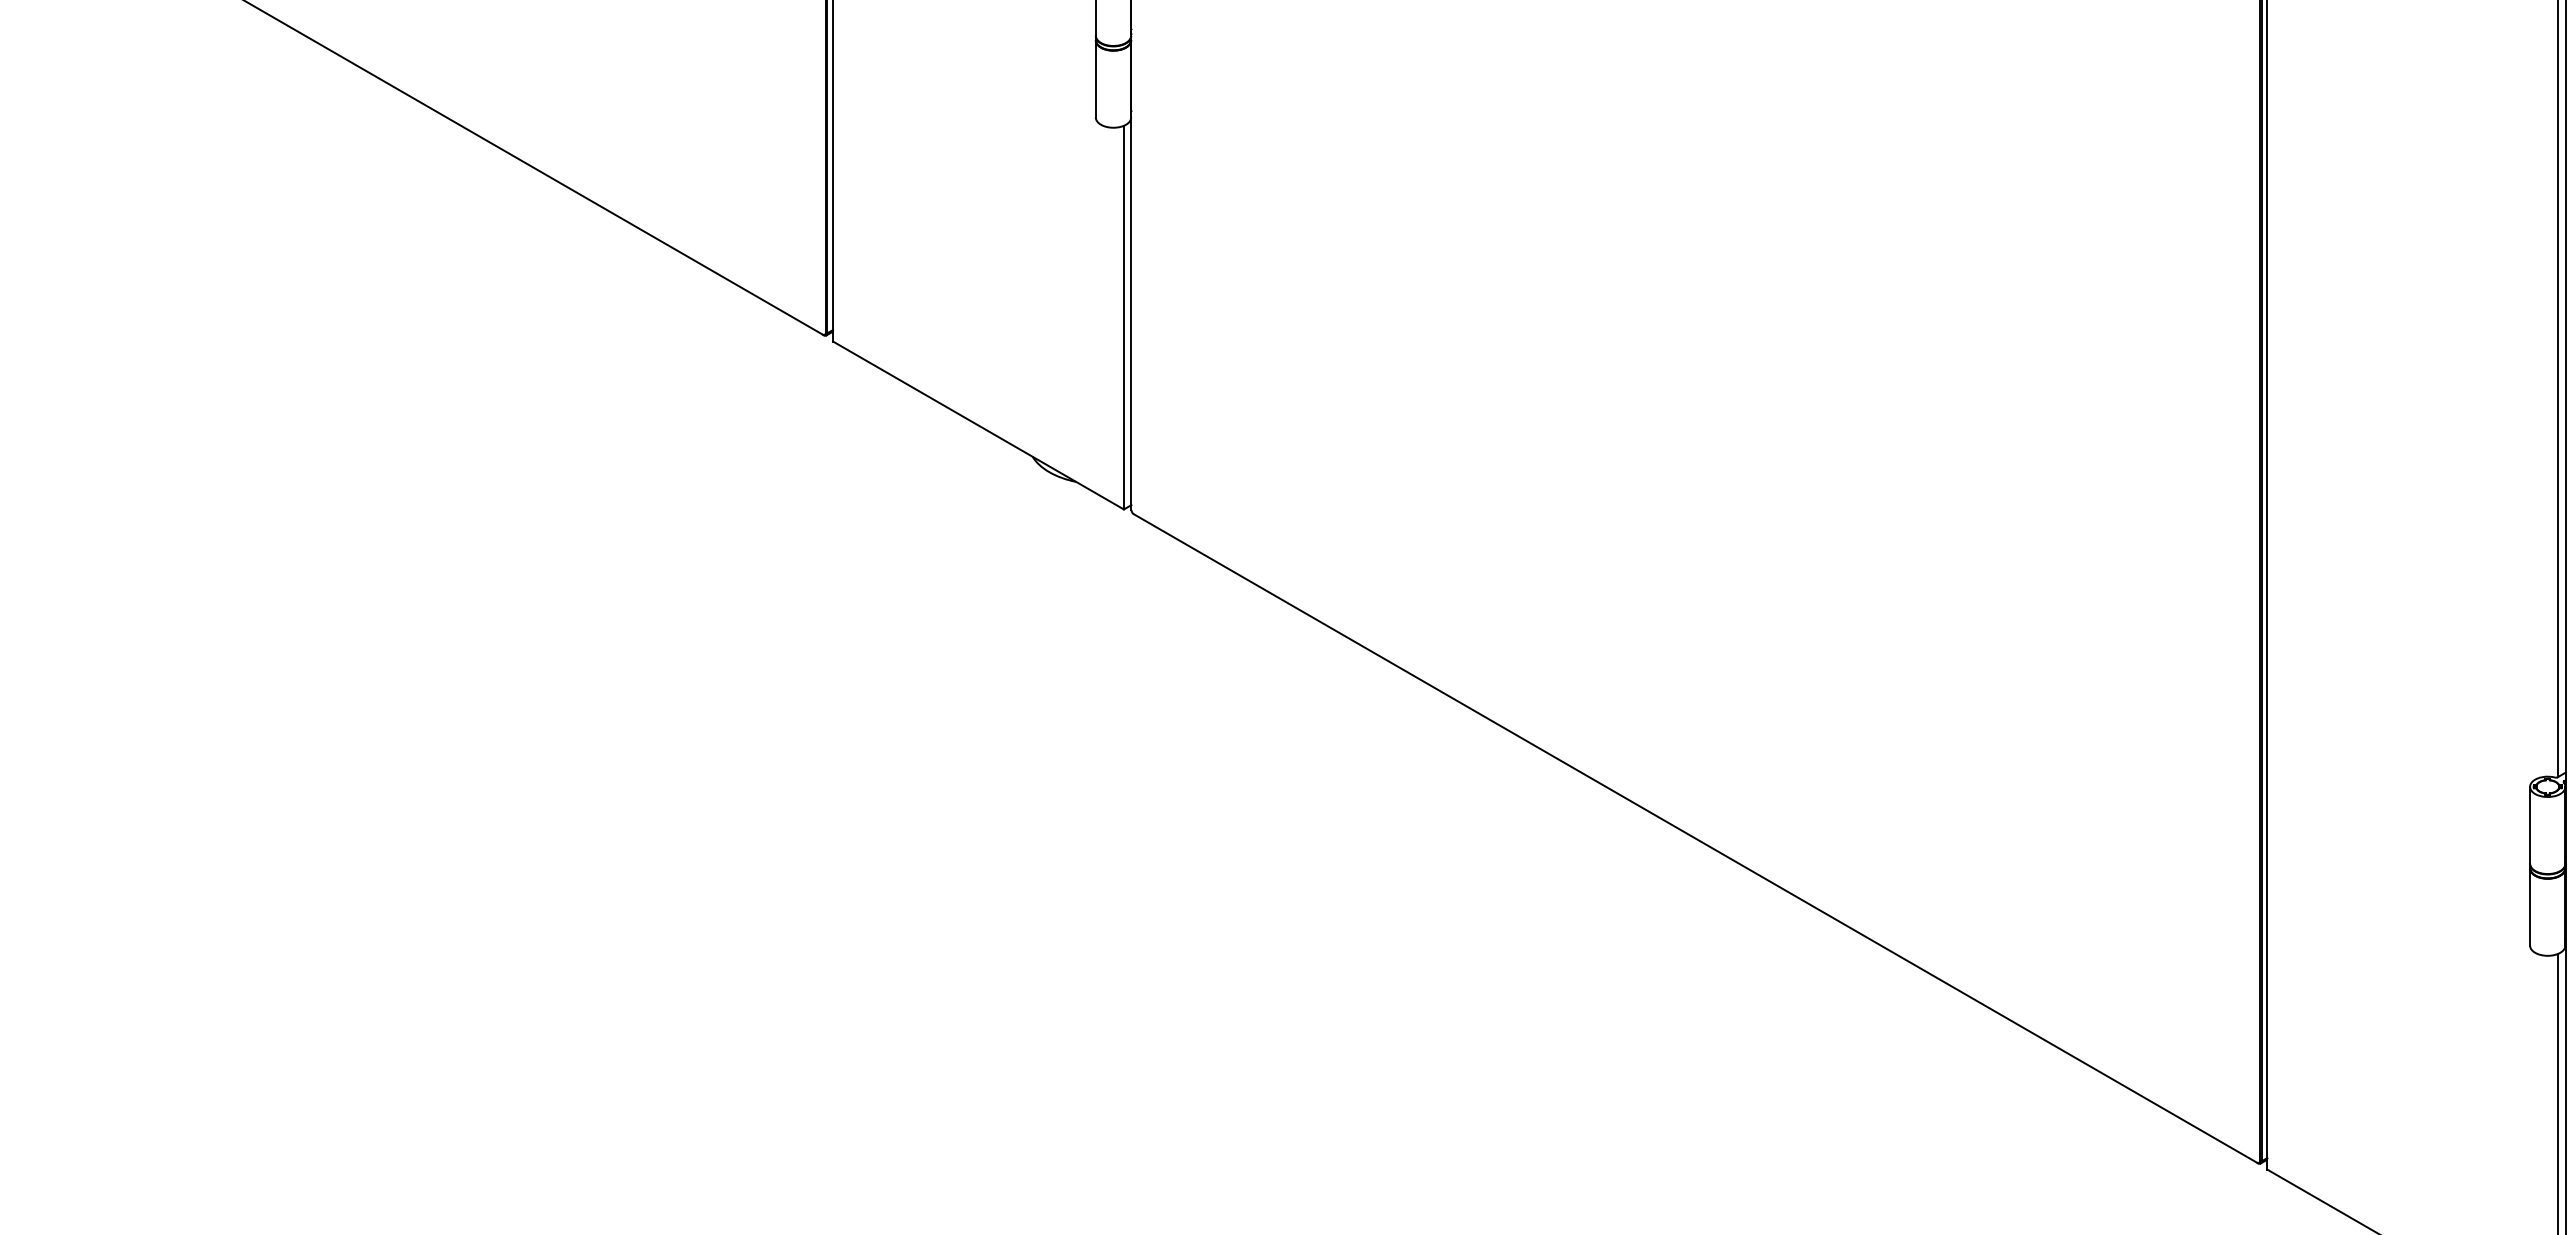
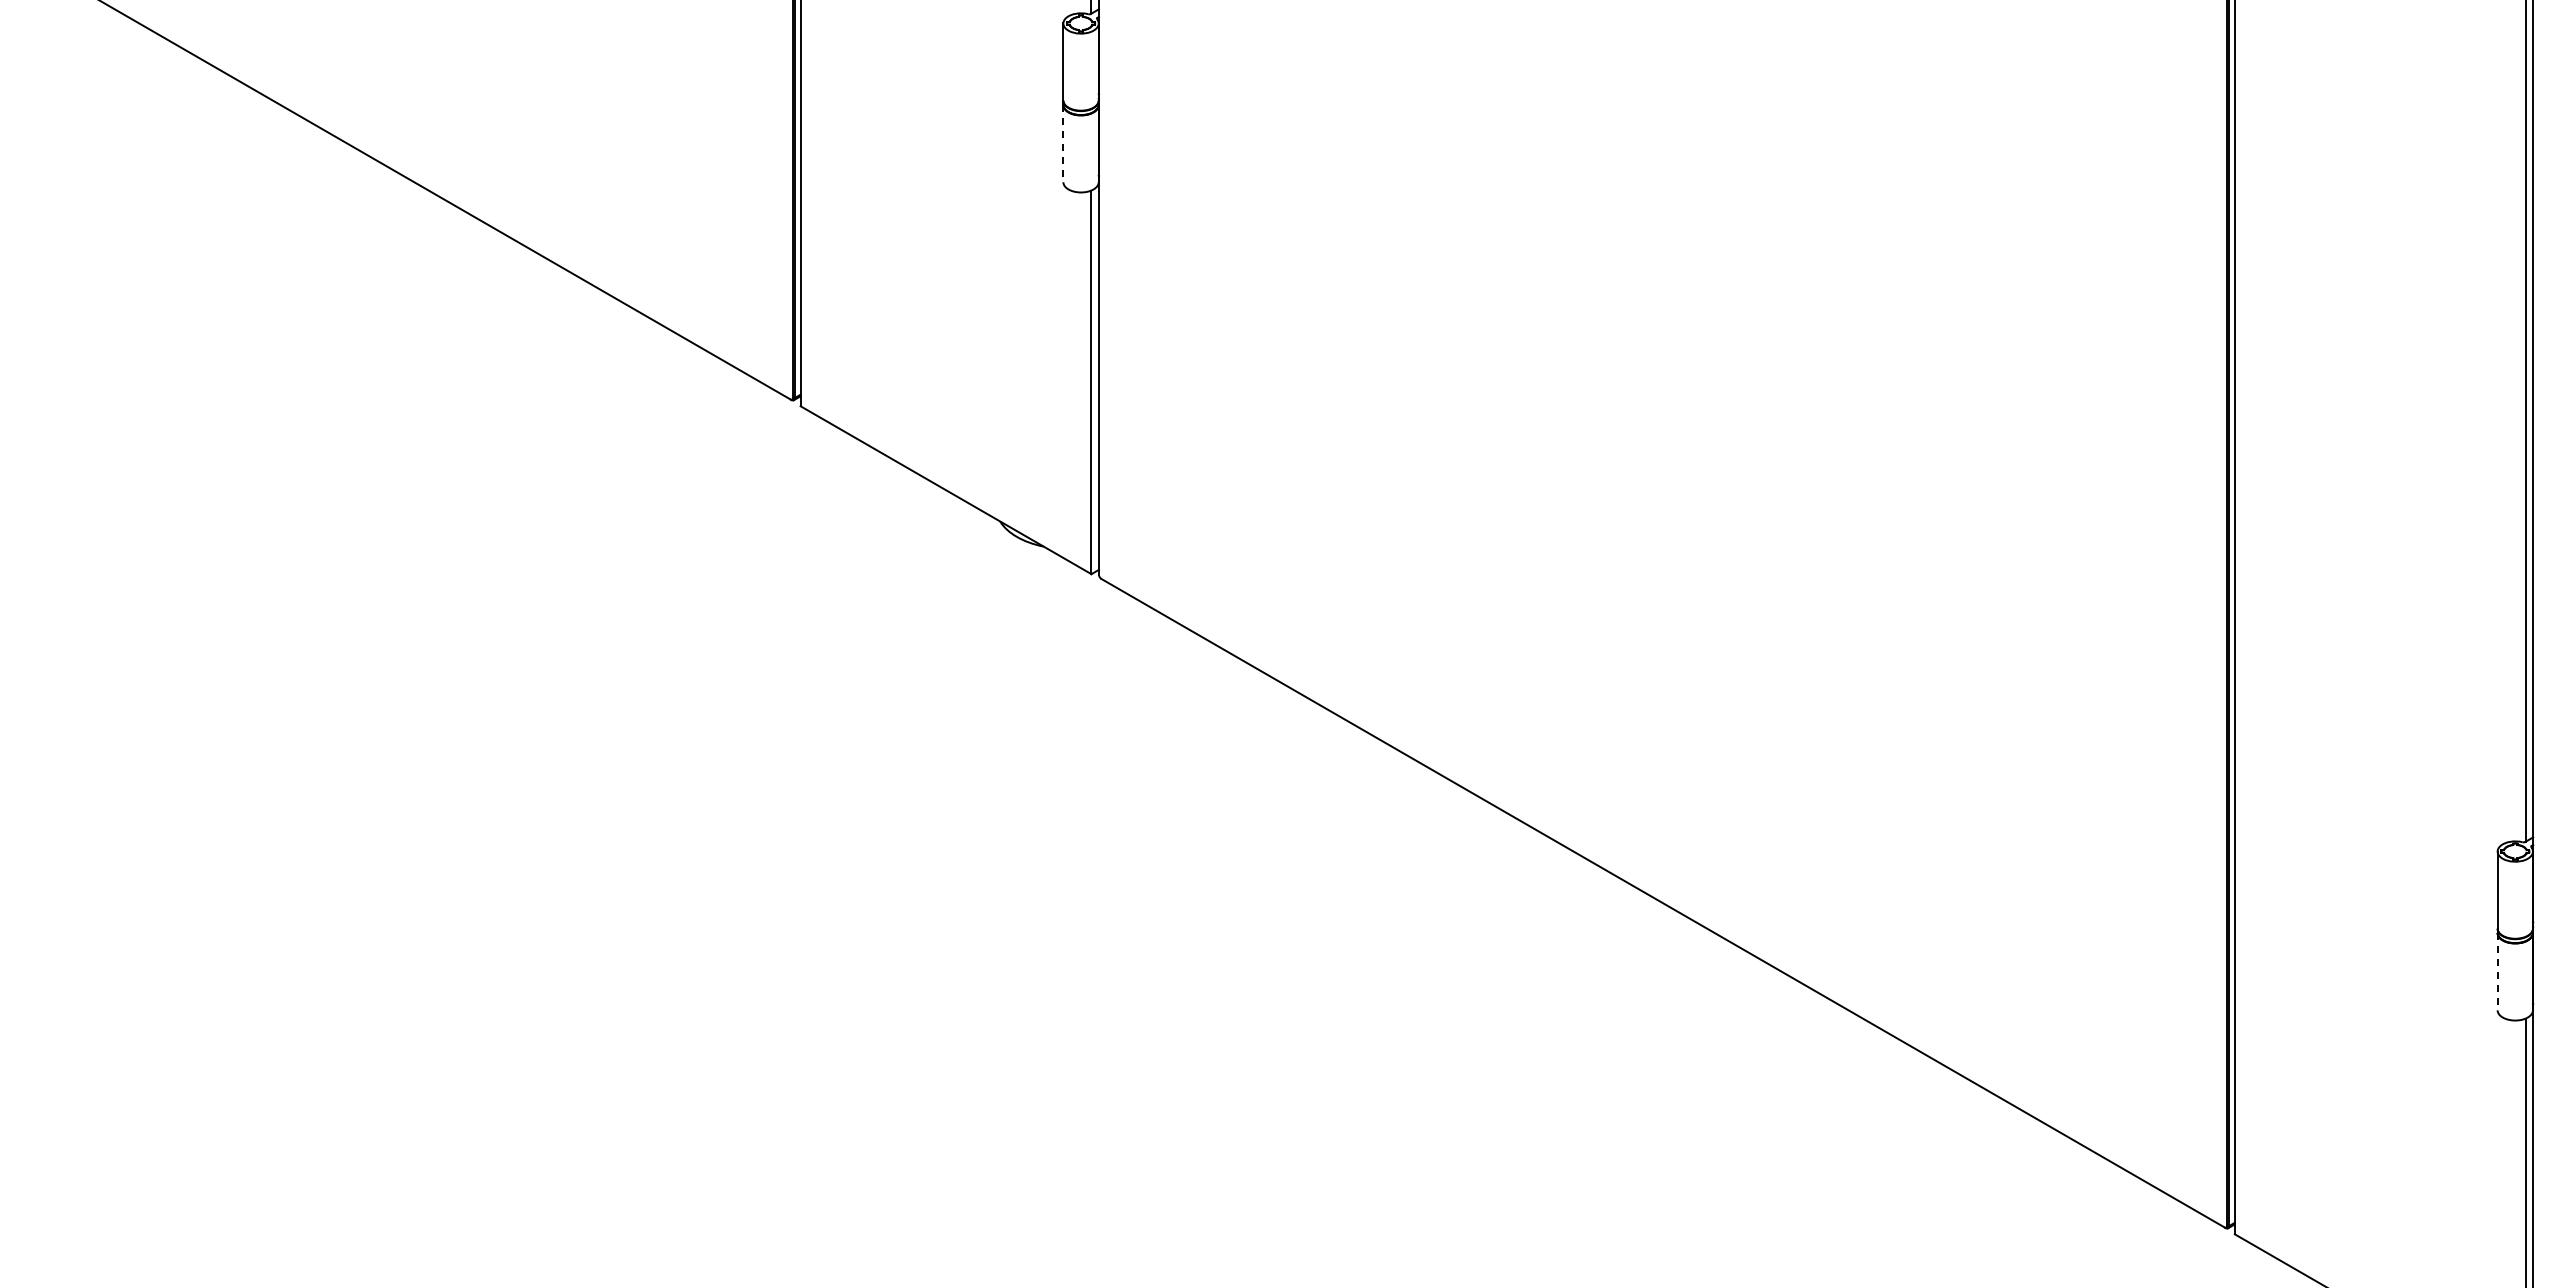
line: (1095, 79) -> (1063, 144), solid -> dashed
line: (2529, 907) -> (2497, 972), solid -> dashed

